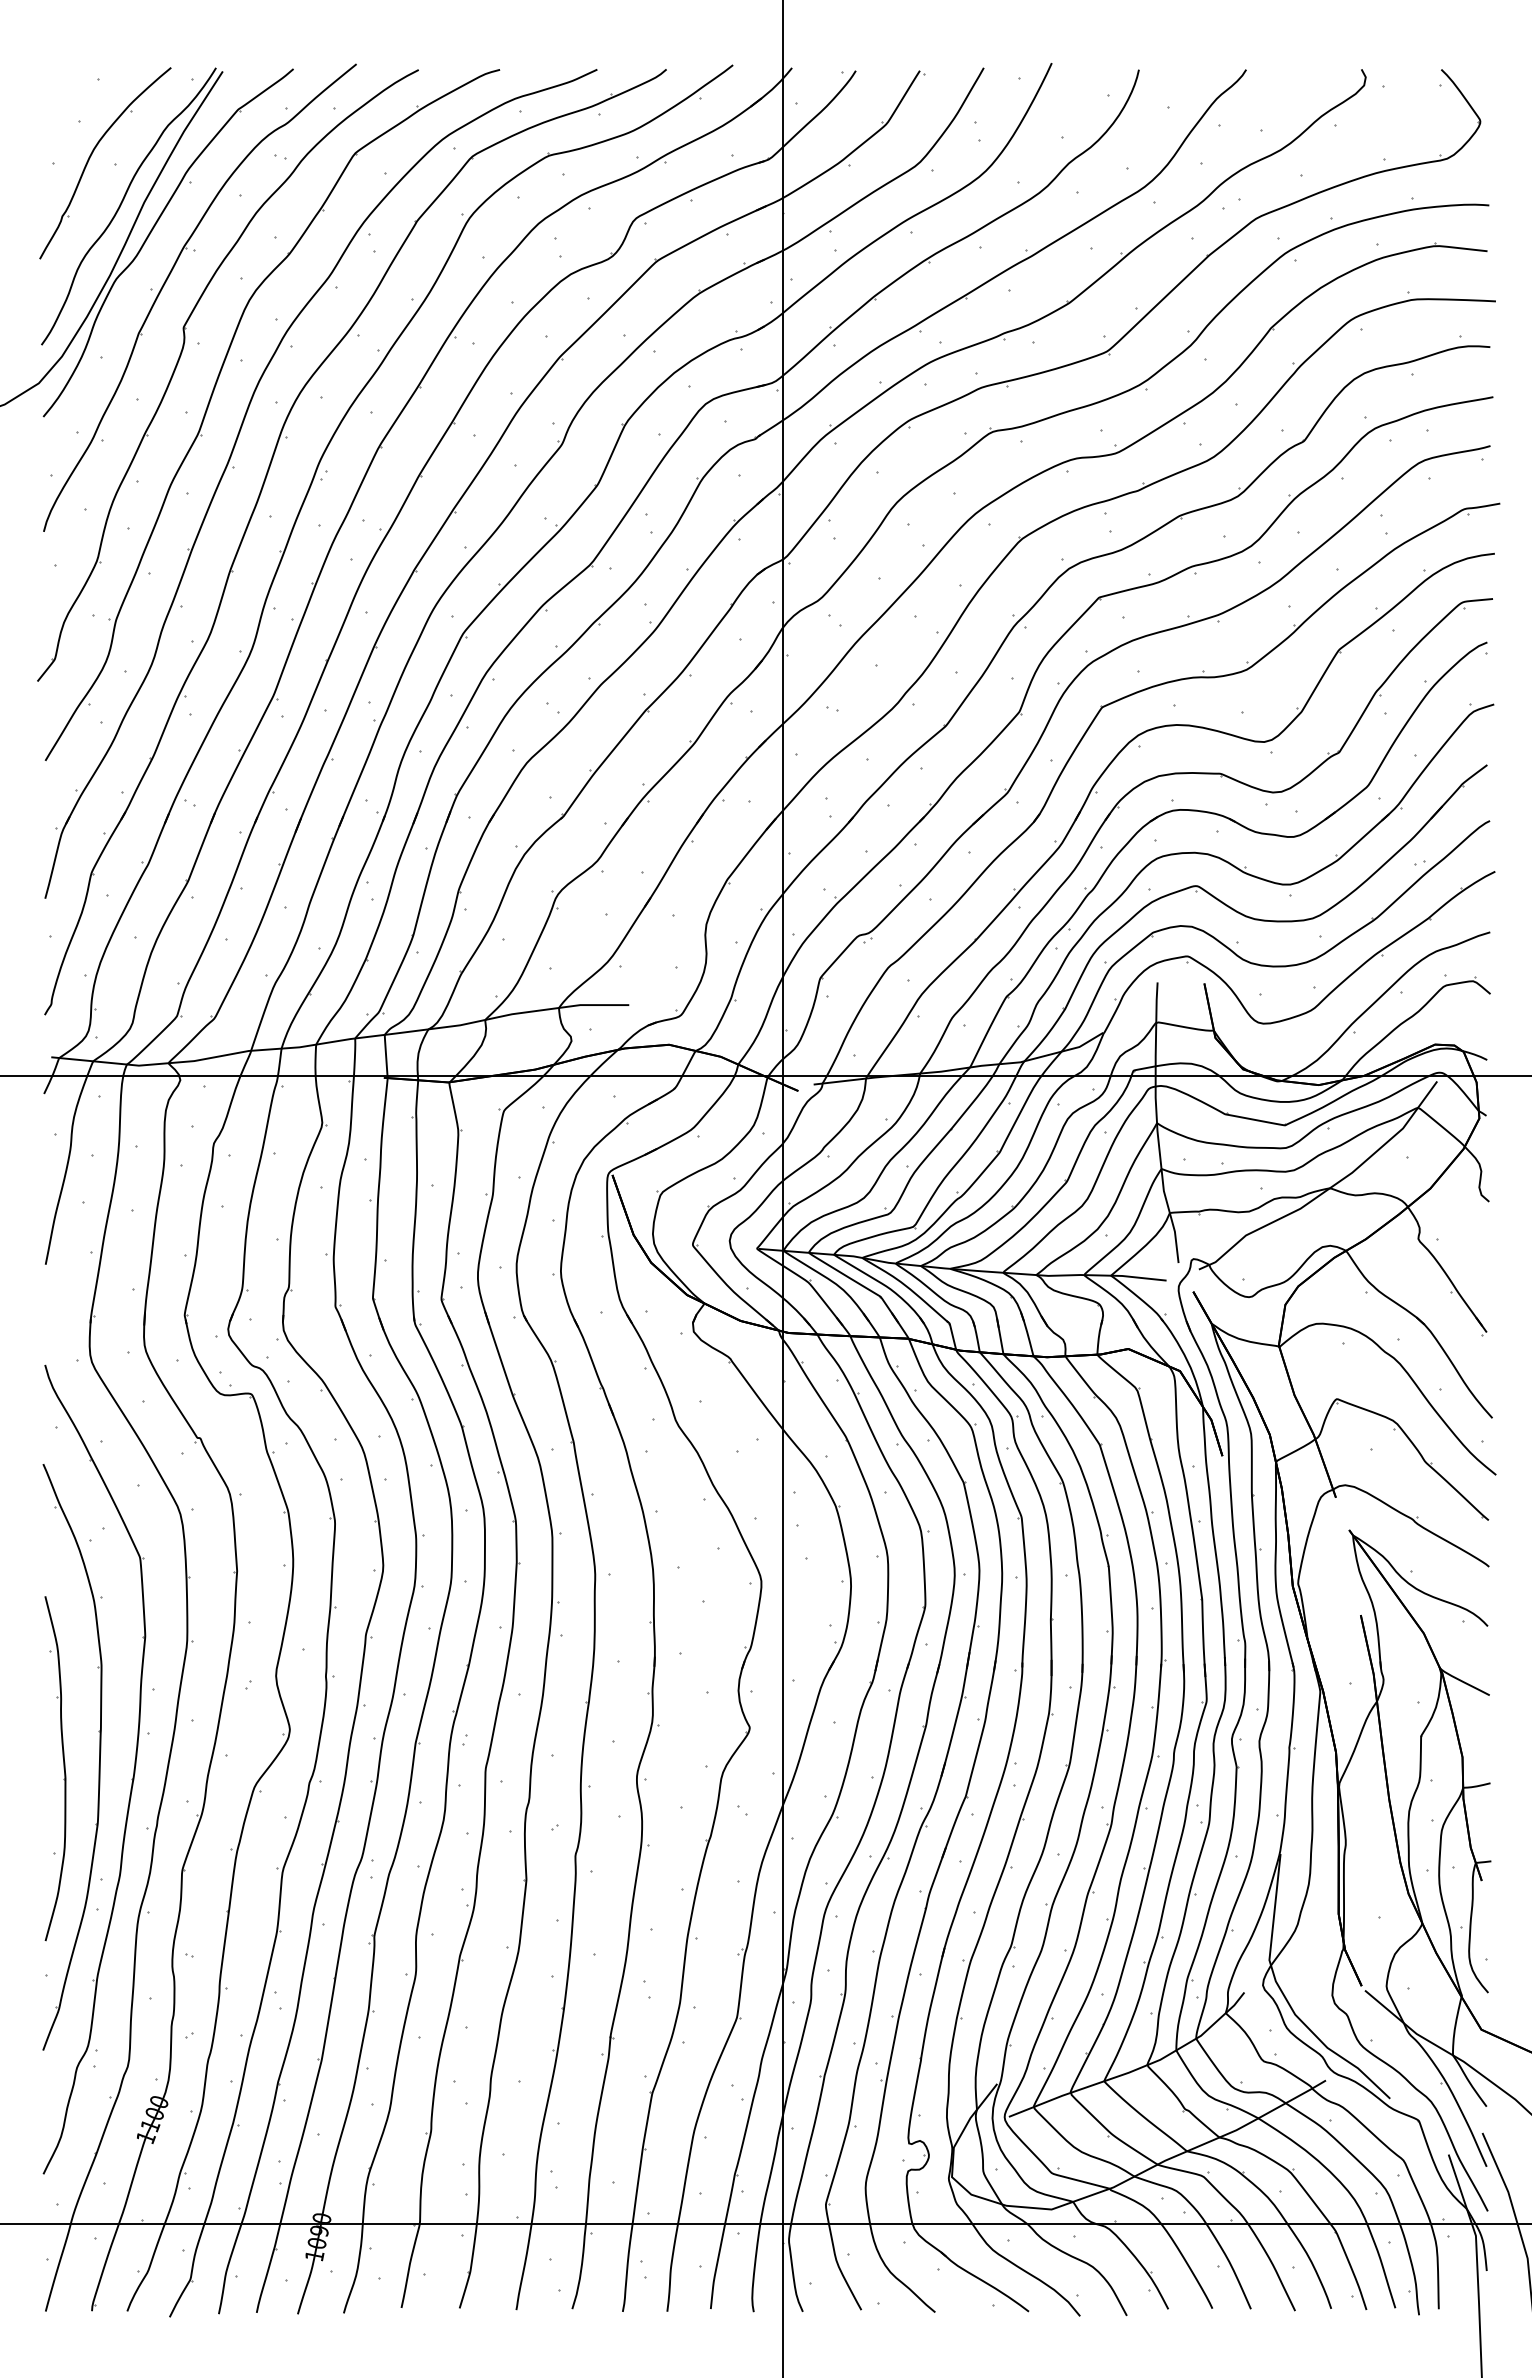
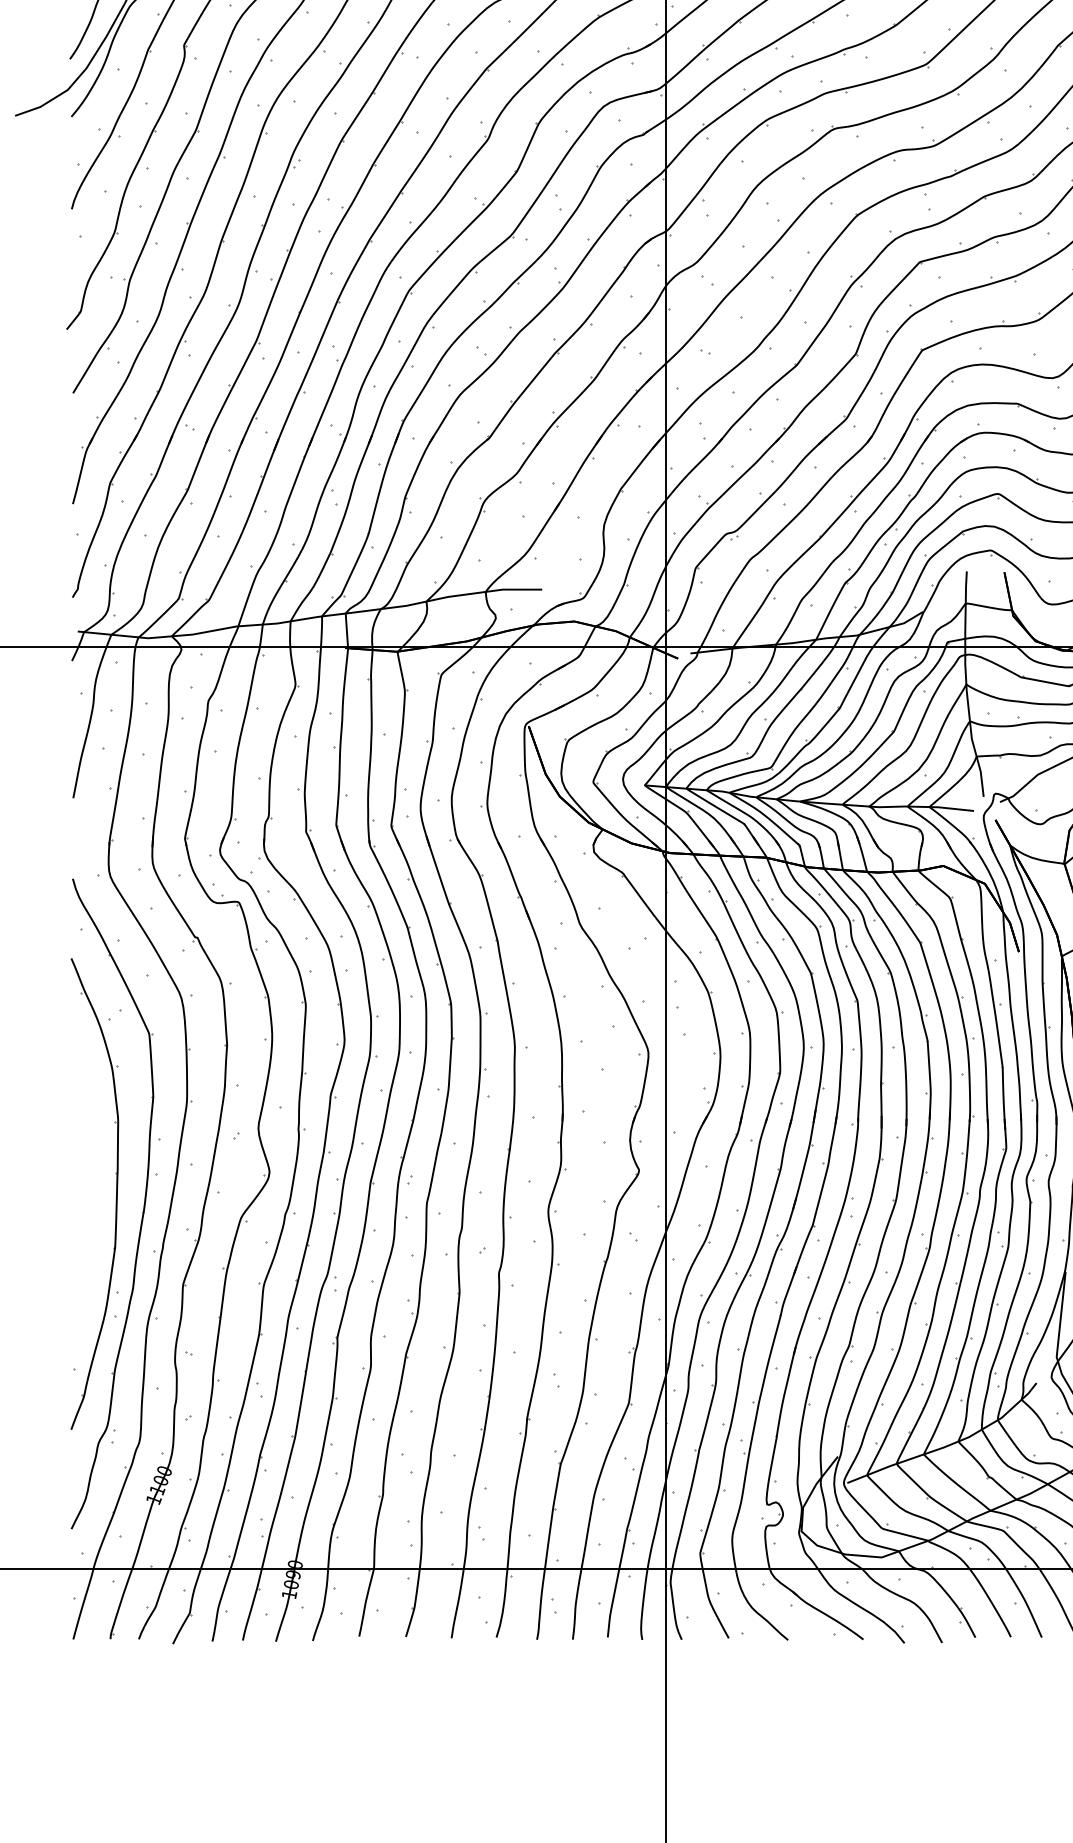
part: (63, 1768) -> (87, 1203), removed

